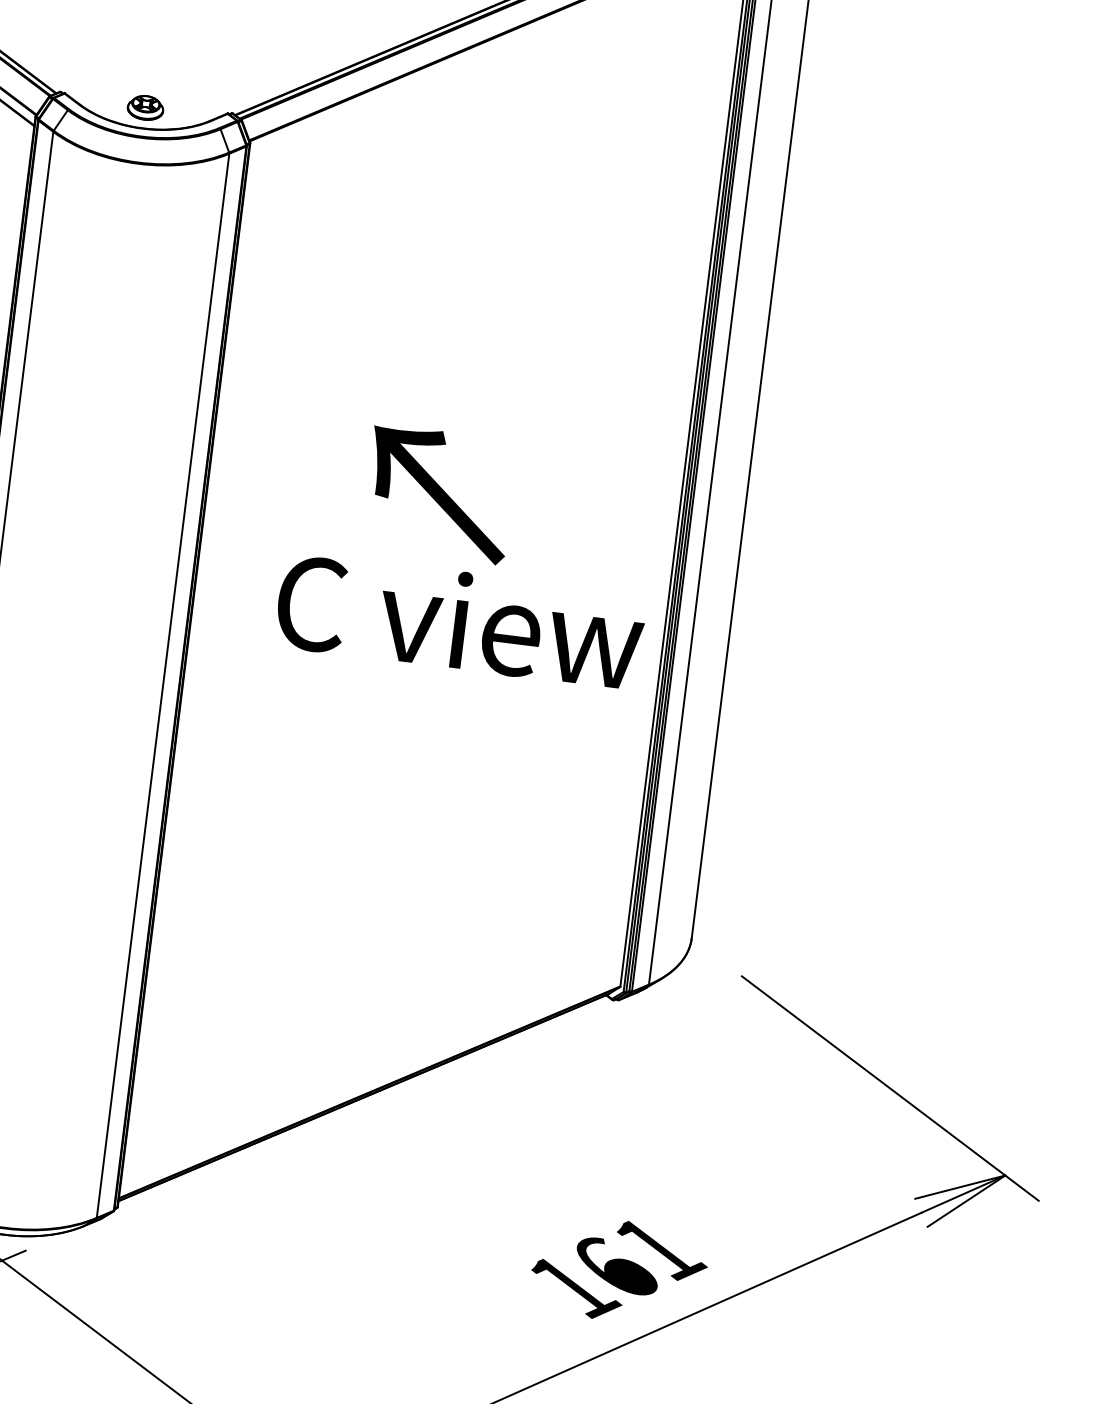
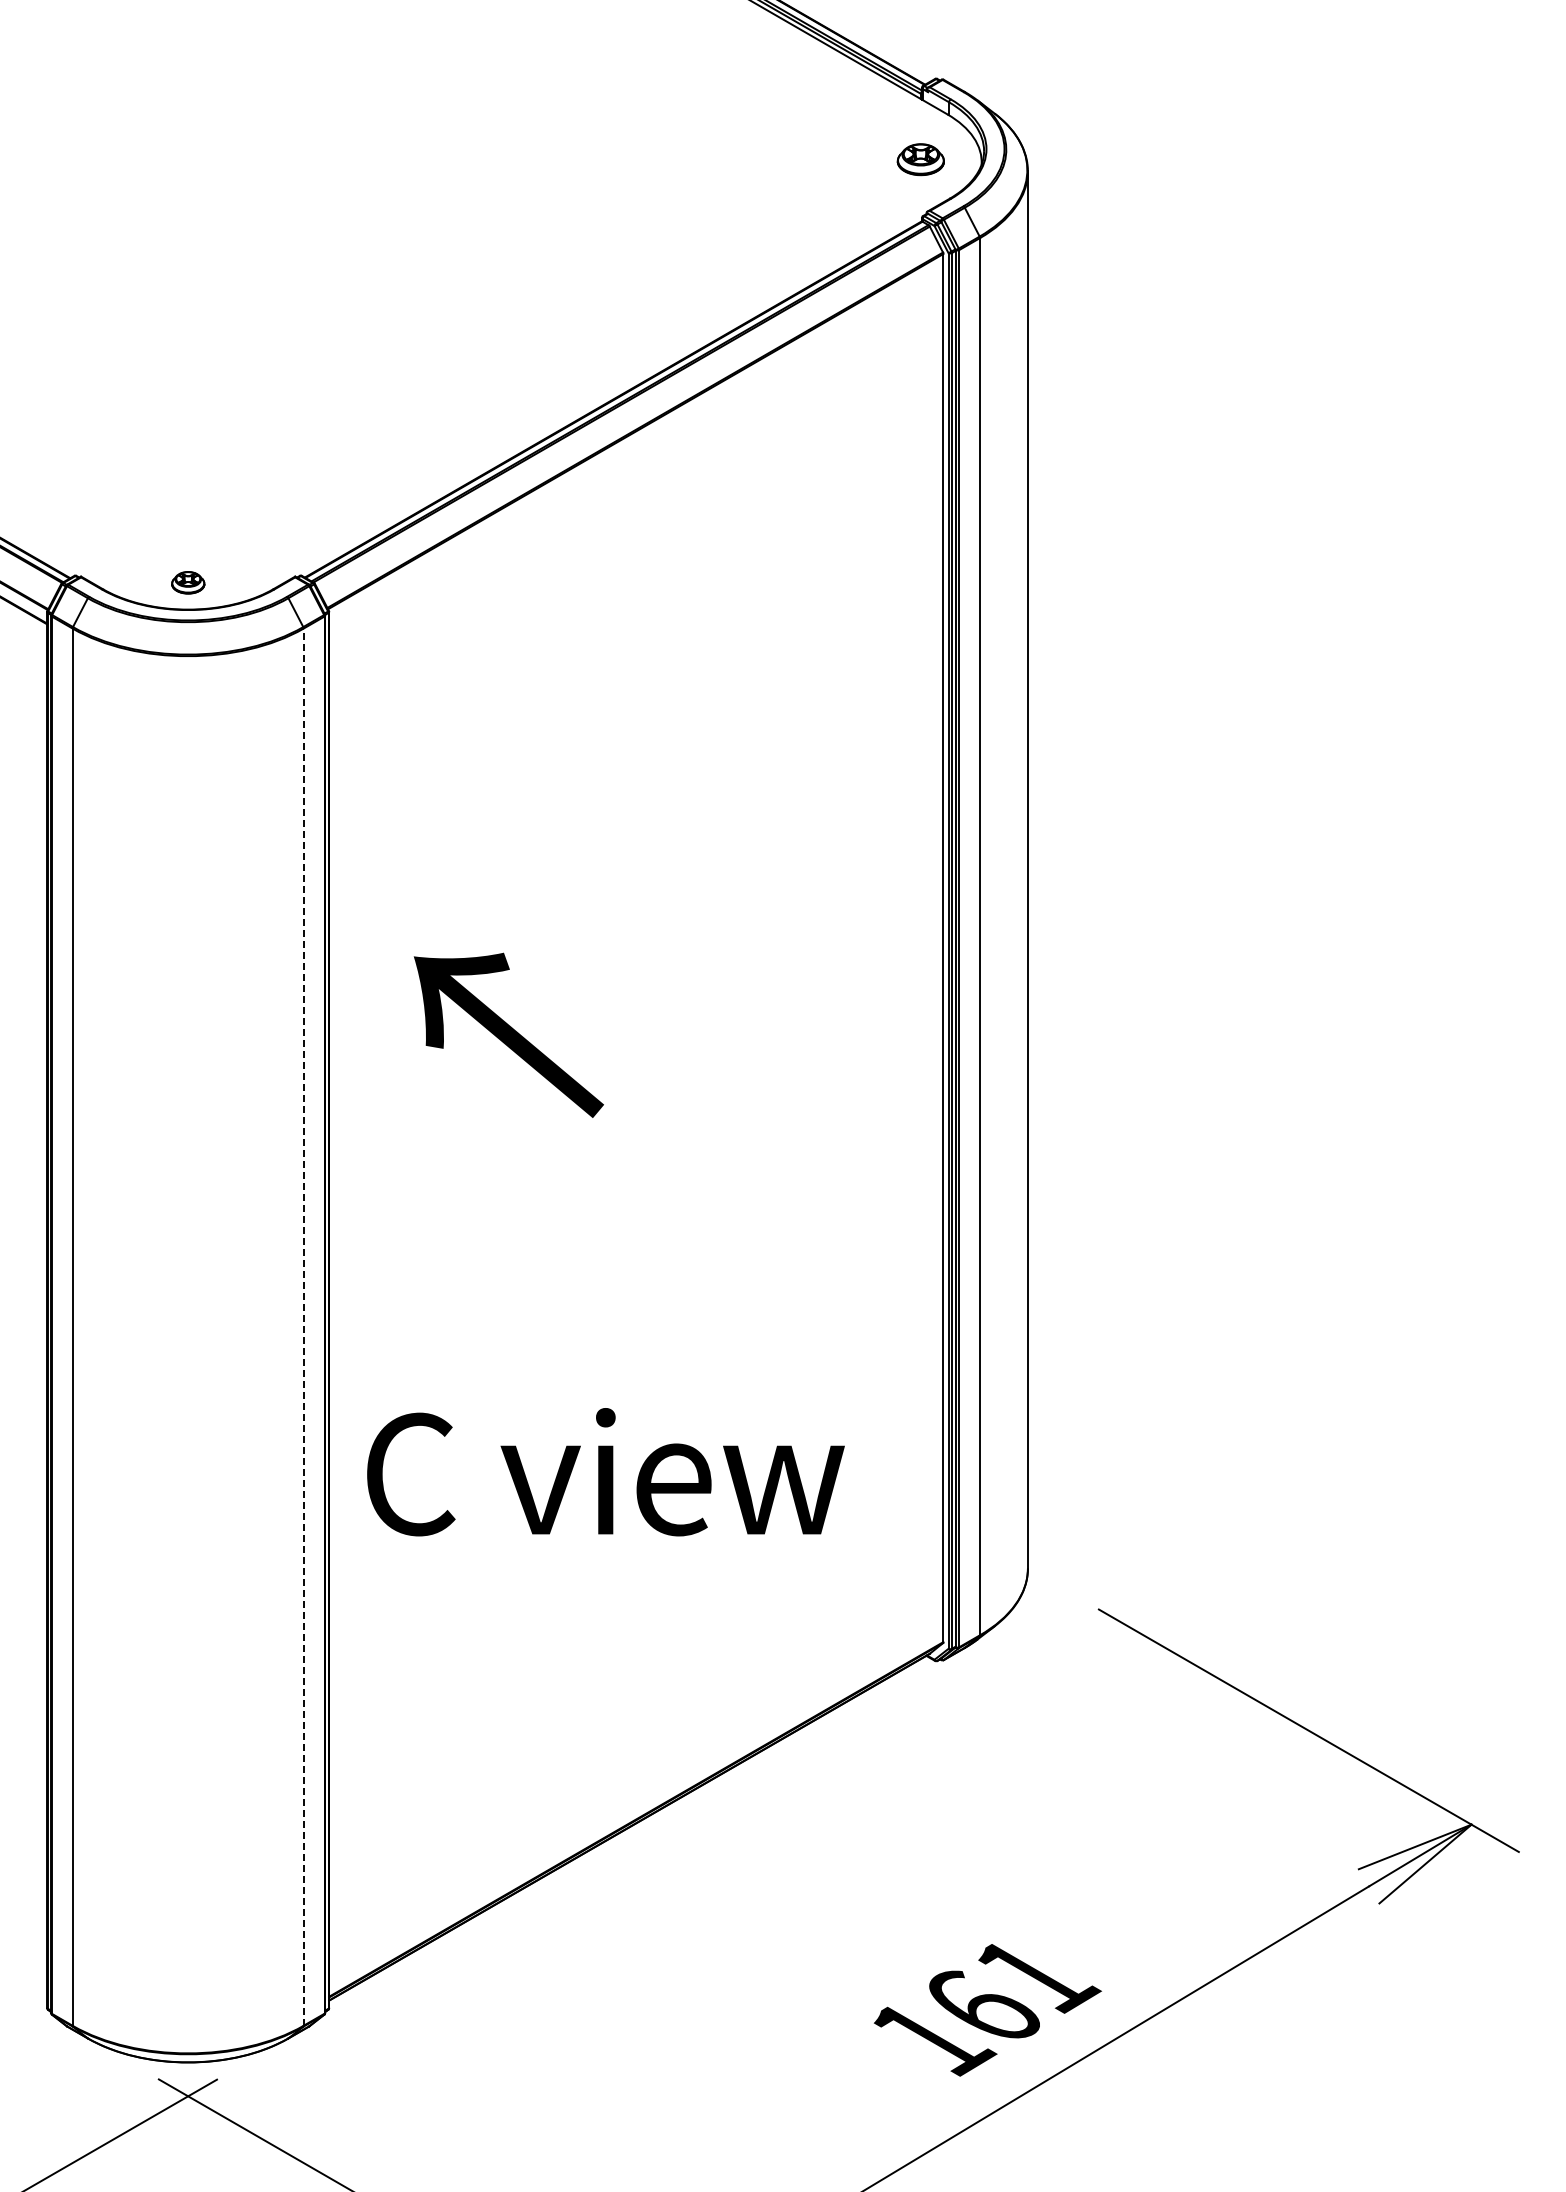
part: (145, 107) -> (188, 582), size x0.7
text: (438, 493) -> (508, 1034), moved
text: (460, 621) -> (605, 1472), moved
line: (162, 686) -> (303, 1327), solid -> dashed

